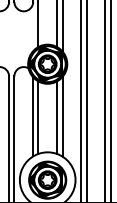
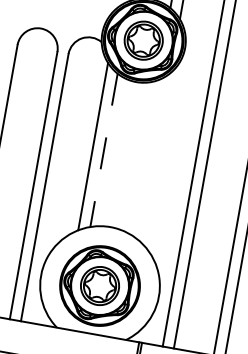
line: (62, 116) -> (155, 156), removed
line: (57, 117) -> (144, 157), removed
line: (38, 118) -> (103, 152), solid -> dashed

